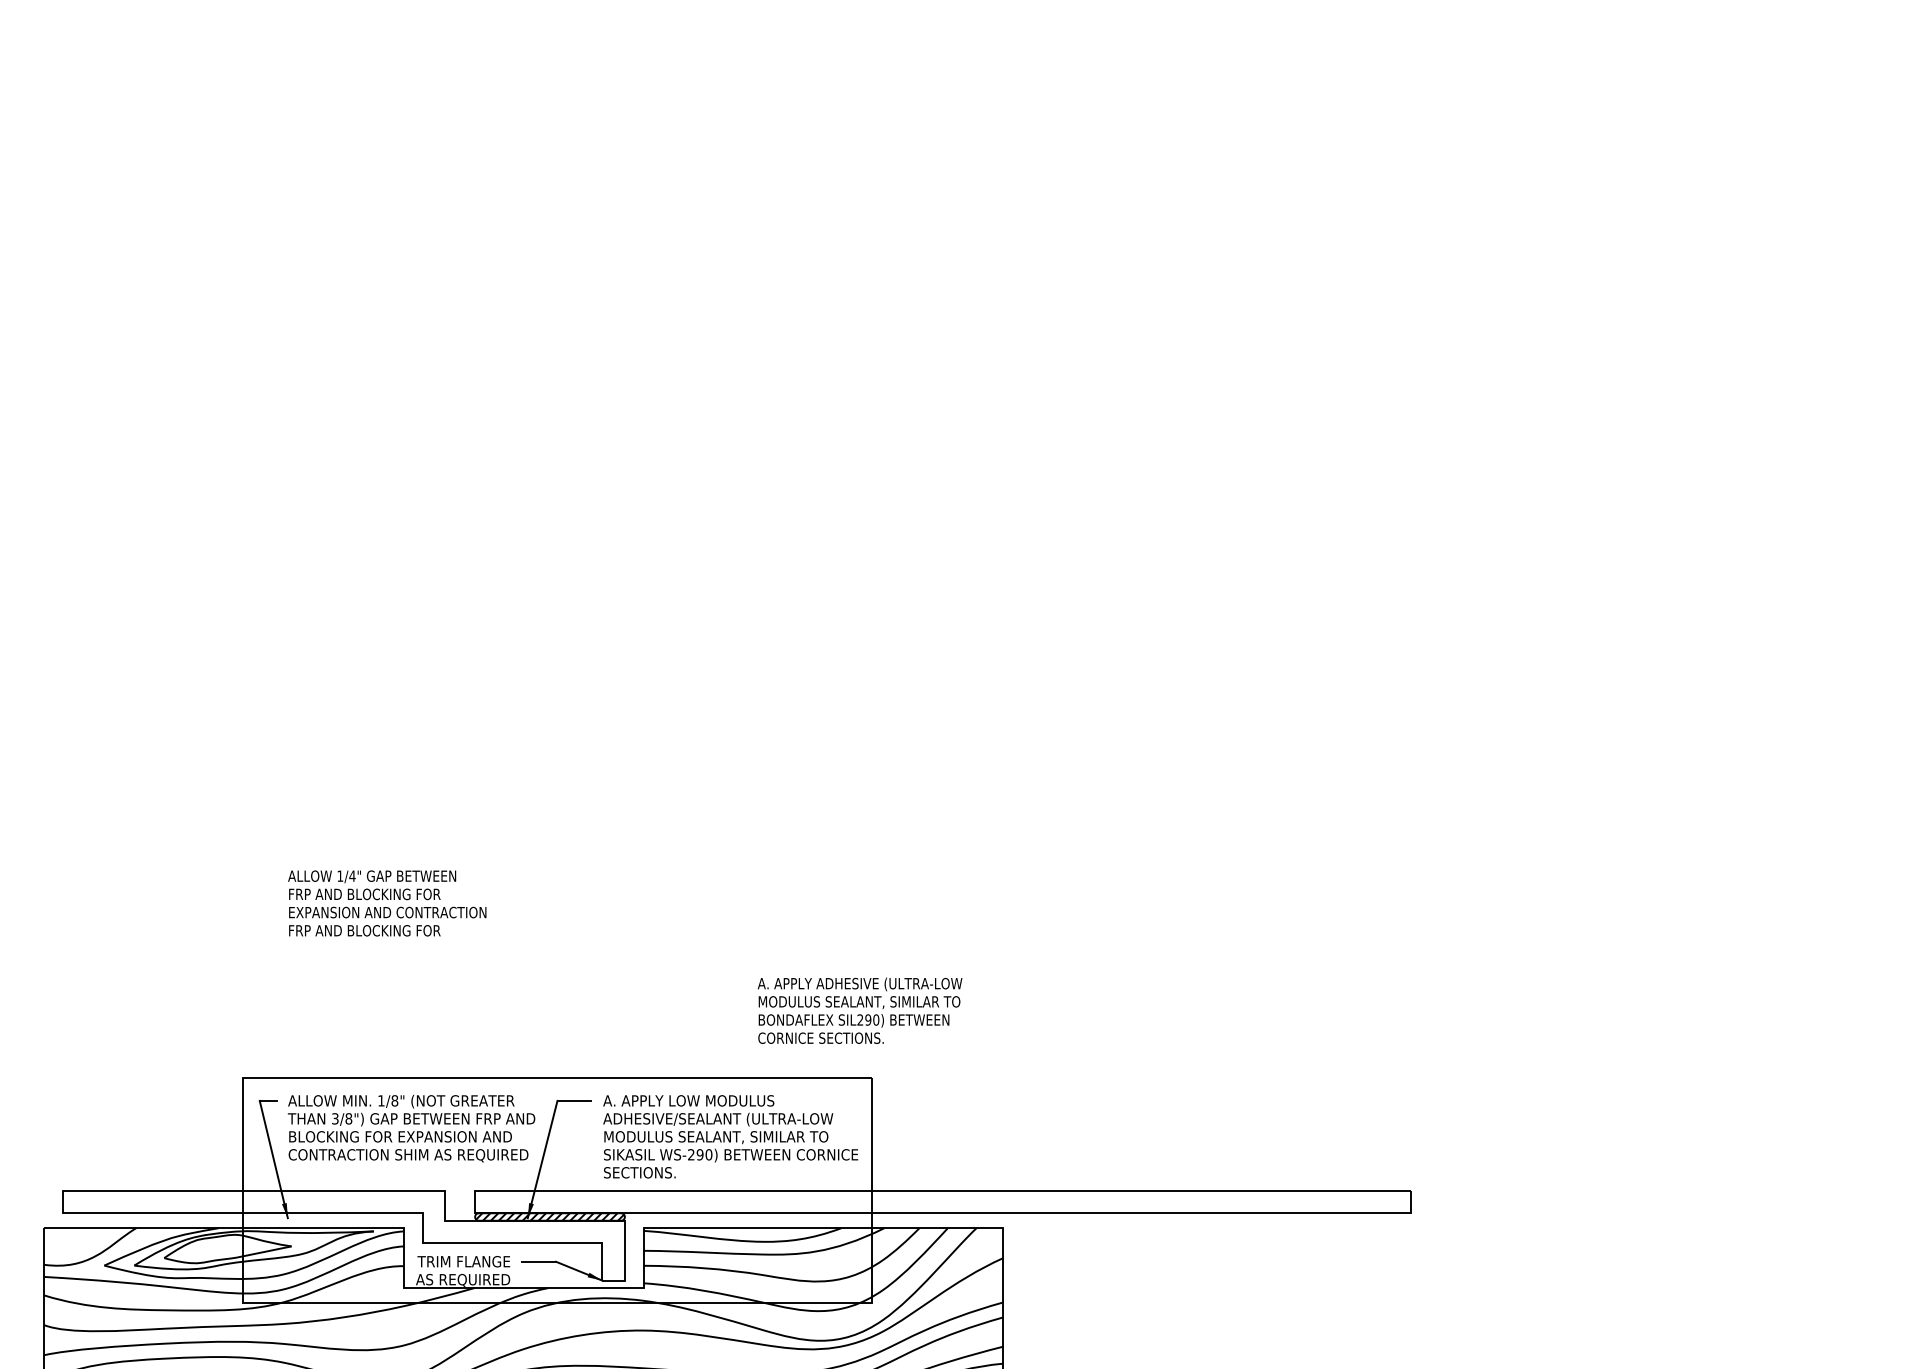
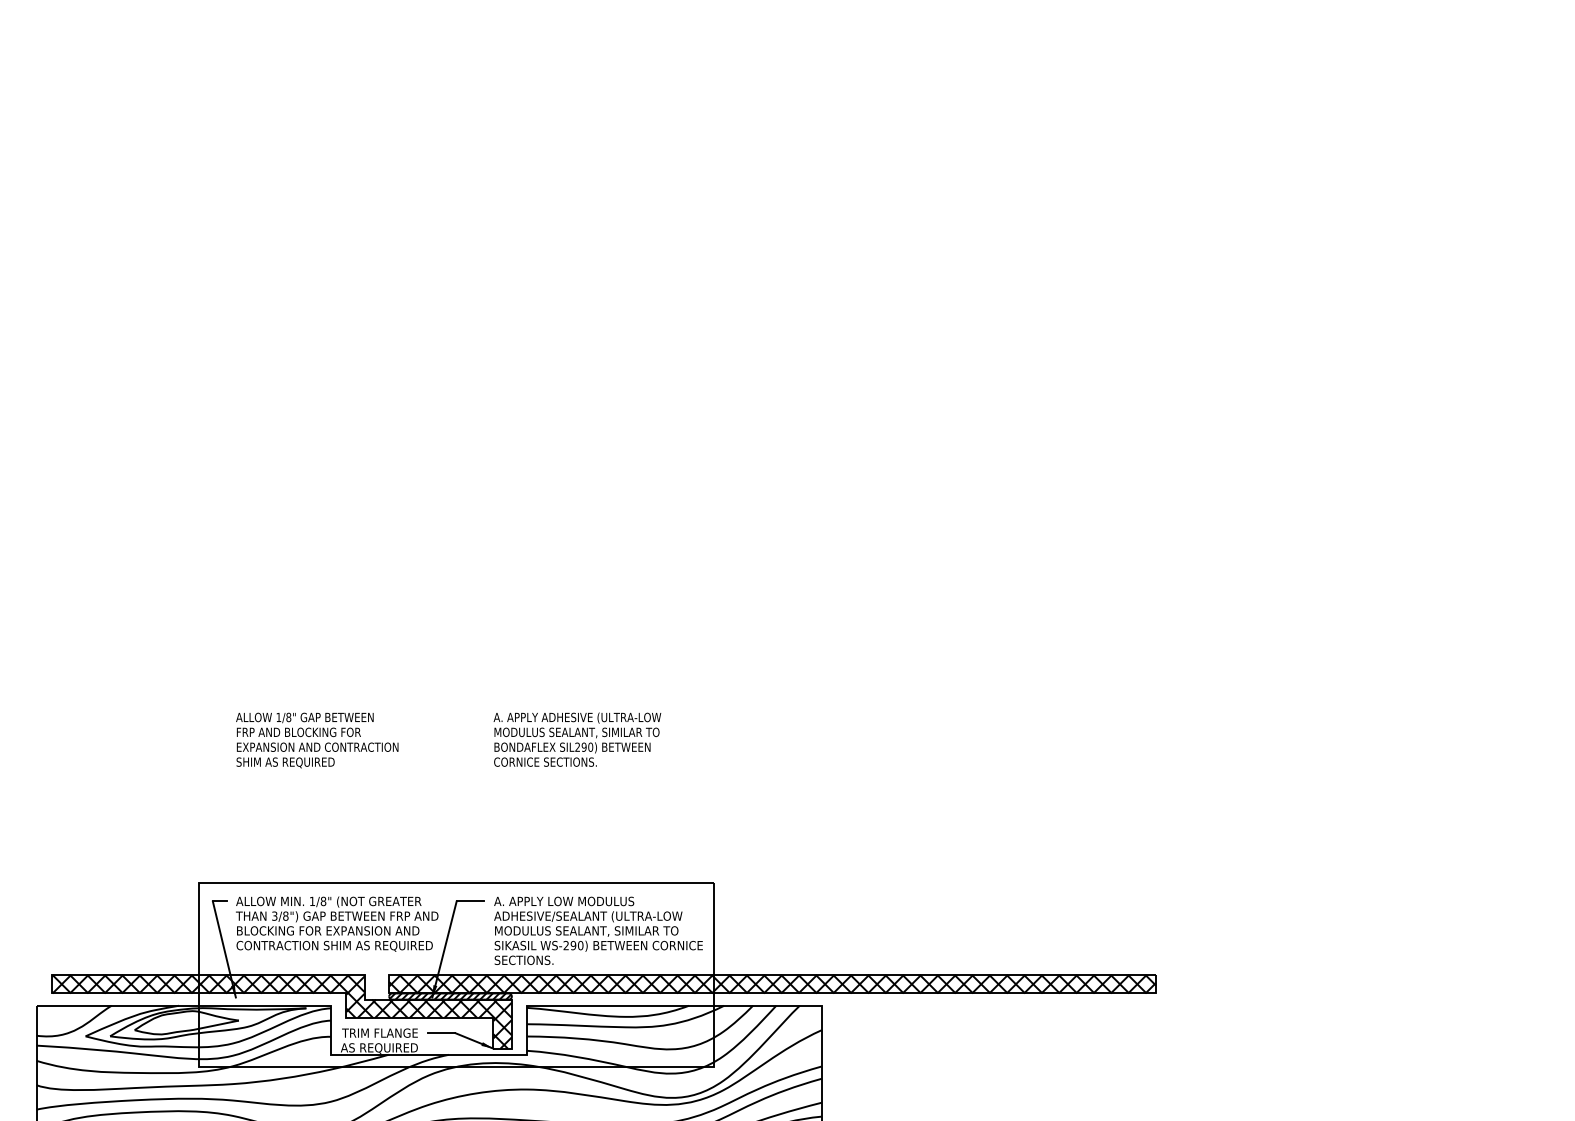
text: (352, 876) -> (288, 717), 1/4" -> 1/8"
text: (364, 931) -> (298, 762), FRP AND BLOCKING FOR -> SHIM AS REQUIRED
text: (860, 1010) -> (577, 739), moved
hatch: (943, 1202) -> (772, 984), added
hatch: (343, 1235) -> (281, 1011), added

